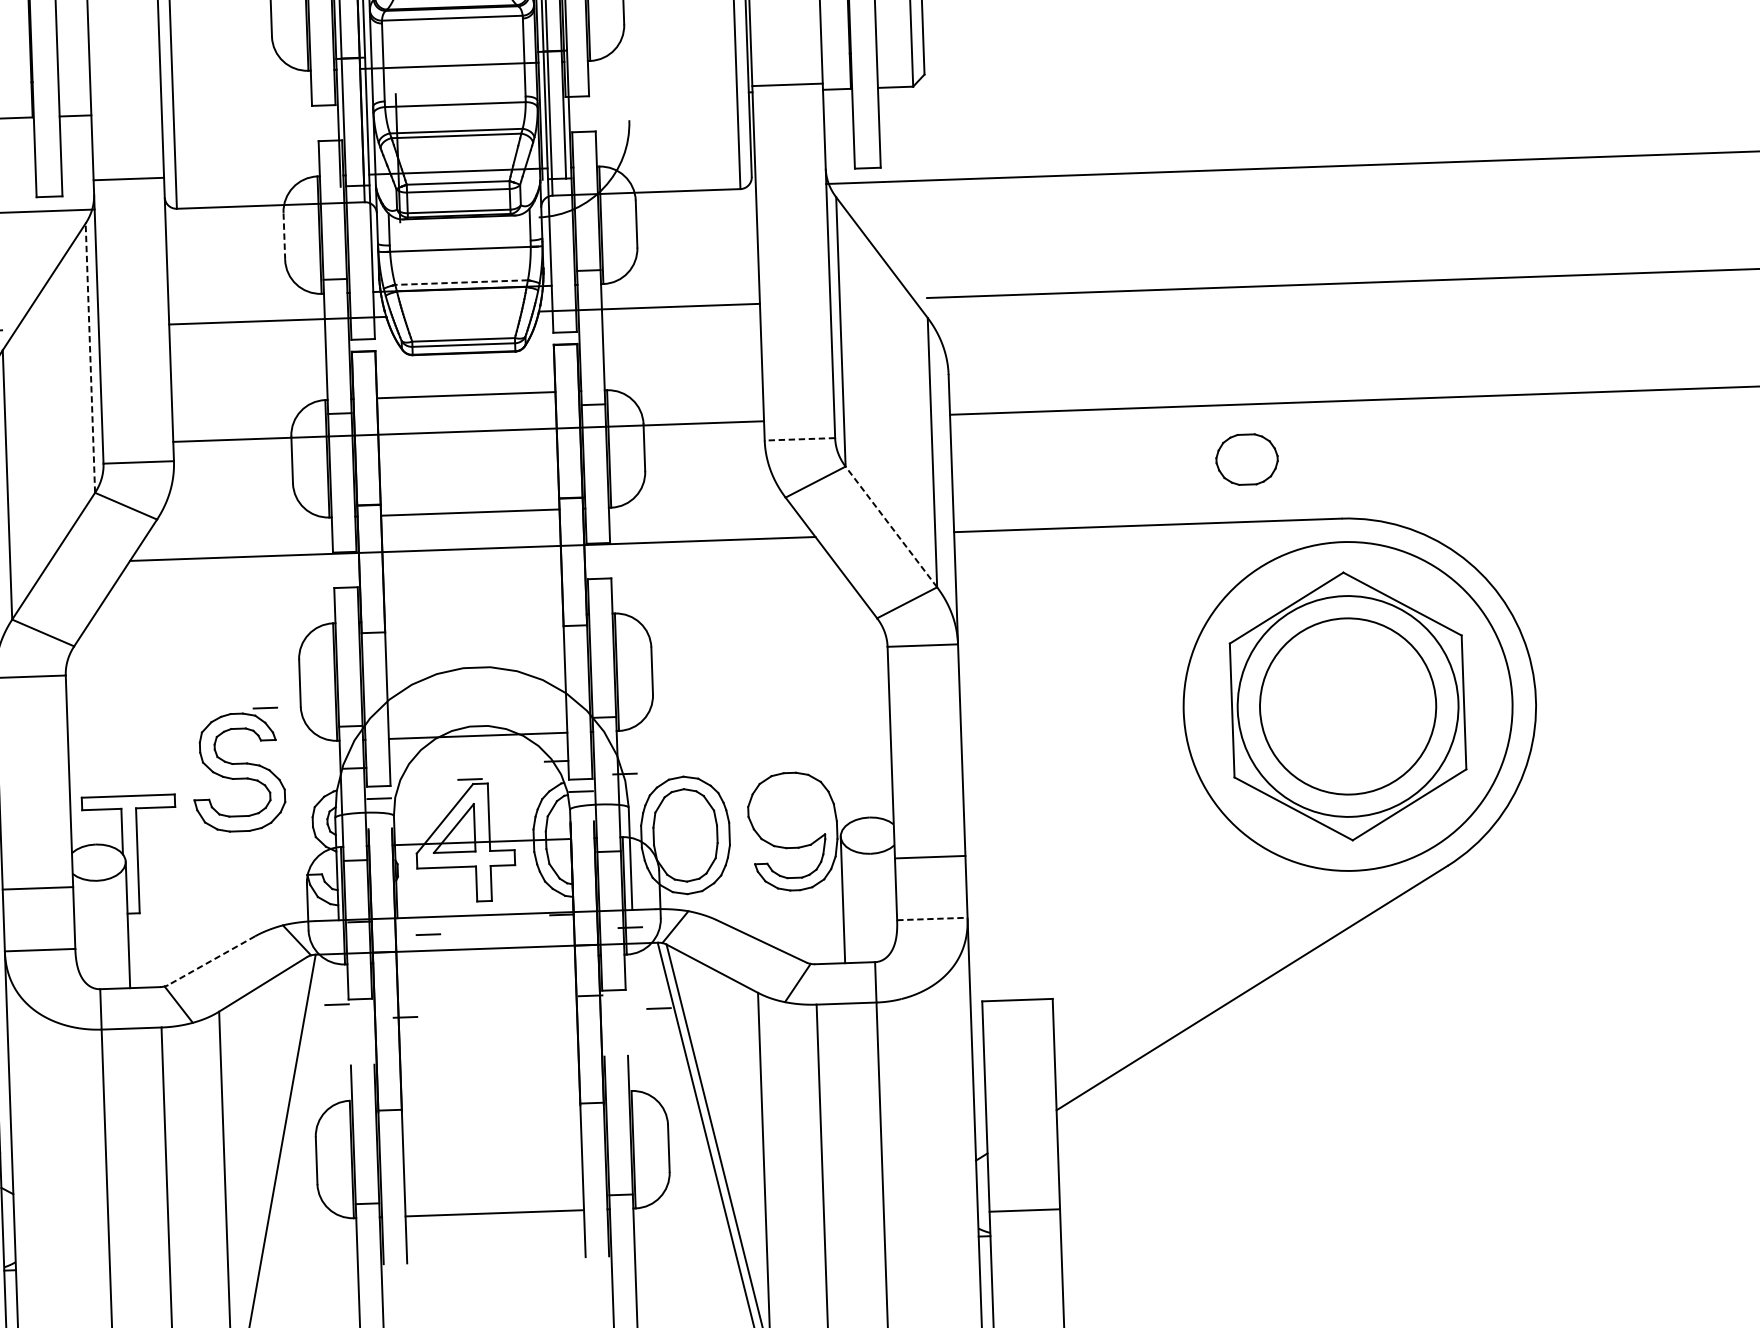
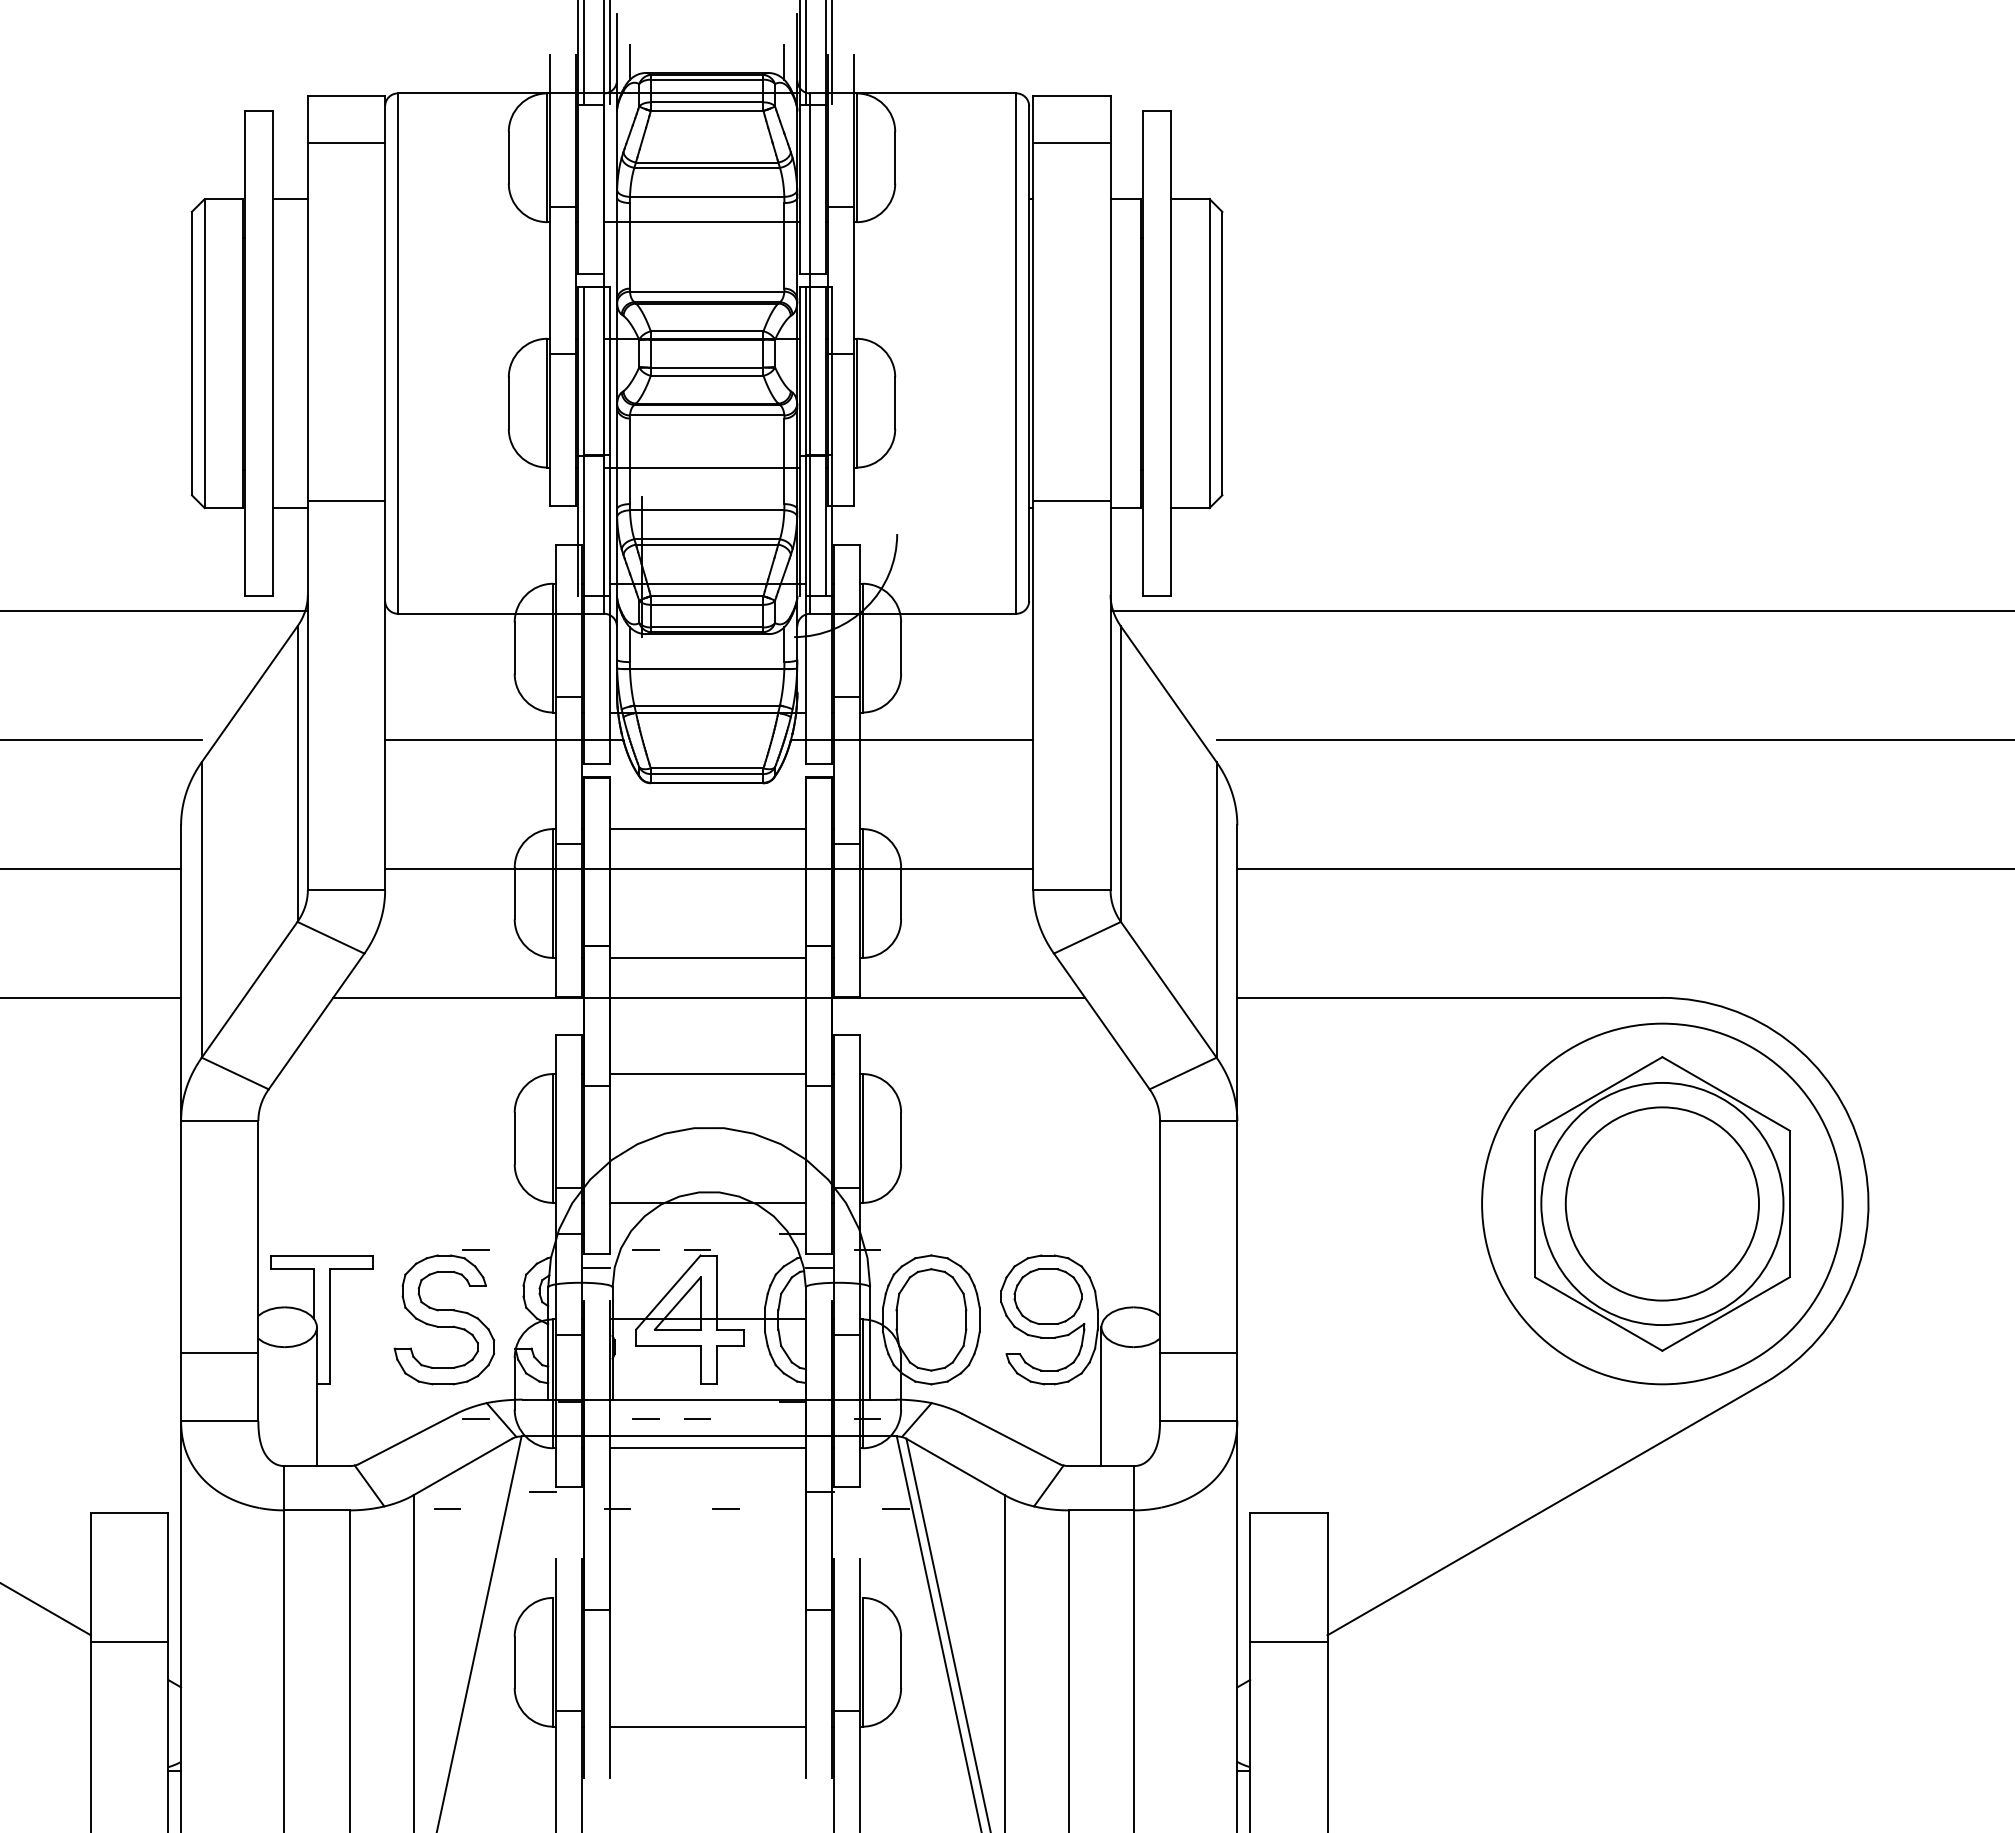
line: (128, 179) -> (346, 501), moved
line: (284, 236) -> (514, 648), dashed -> solid
line: (461, 282) -> (707, 705), dashed -> solid
line: (90, 358) -> (297, 774), dashed -> solid
line: (799, 439) -> (1071, 890), dashed -> solid
part: (1246, 459) -> (1047, 1296), moved
line: (891, 526) -> (1168, 989), dashed -> solid
line: (473, 618) -> (707, 1074), added
part: (238, 770) -> (443, 1317), moved
line: (422, 780) -> (645, 1249), added
line: (932, 918) -> (1198, 1420), dashed -> solid
line: (475, 932) -> (697, 1418), added
line: (273, 939) -> (475, 1418), added
line: (485, 959) -> (707, 1448), added
line: (211, 961) -> (407, 1439), dashed -> solid
line: (503, 1013) -> (725, 1508), added
line: (250, 1022) -> (447, 1508), added
line: (1024, 1210) -> (1288, 1641), moved

